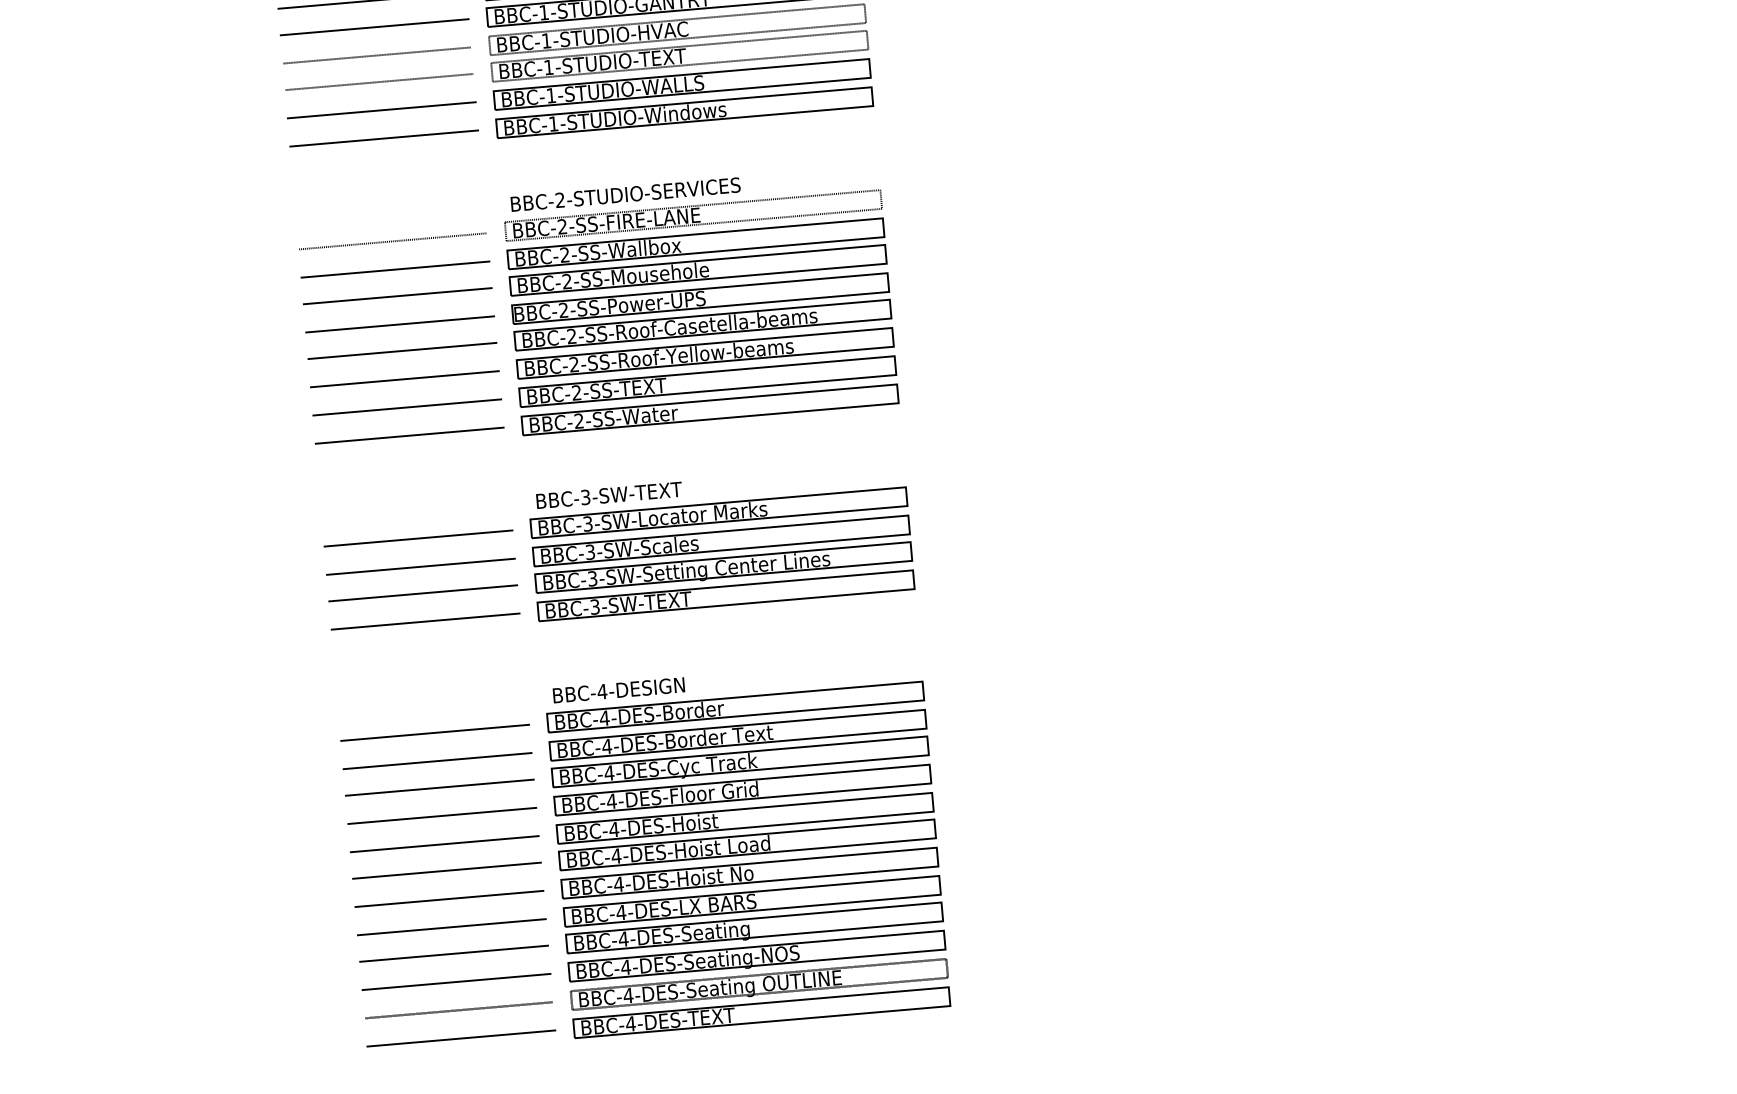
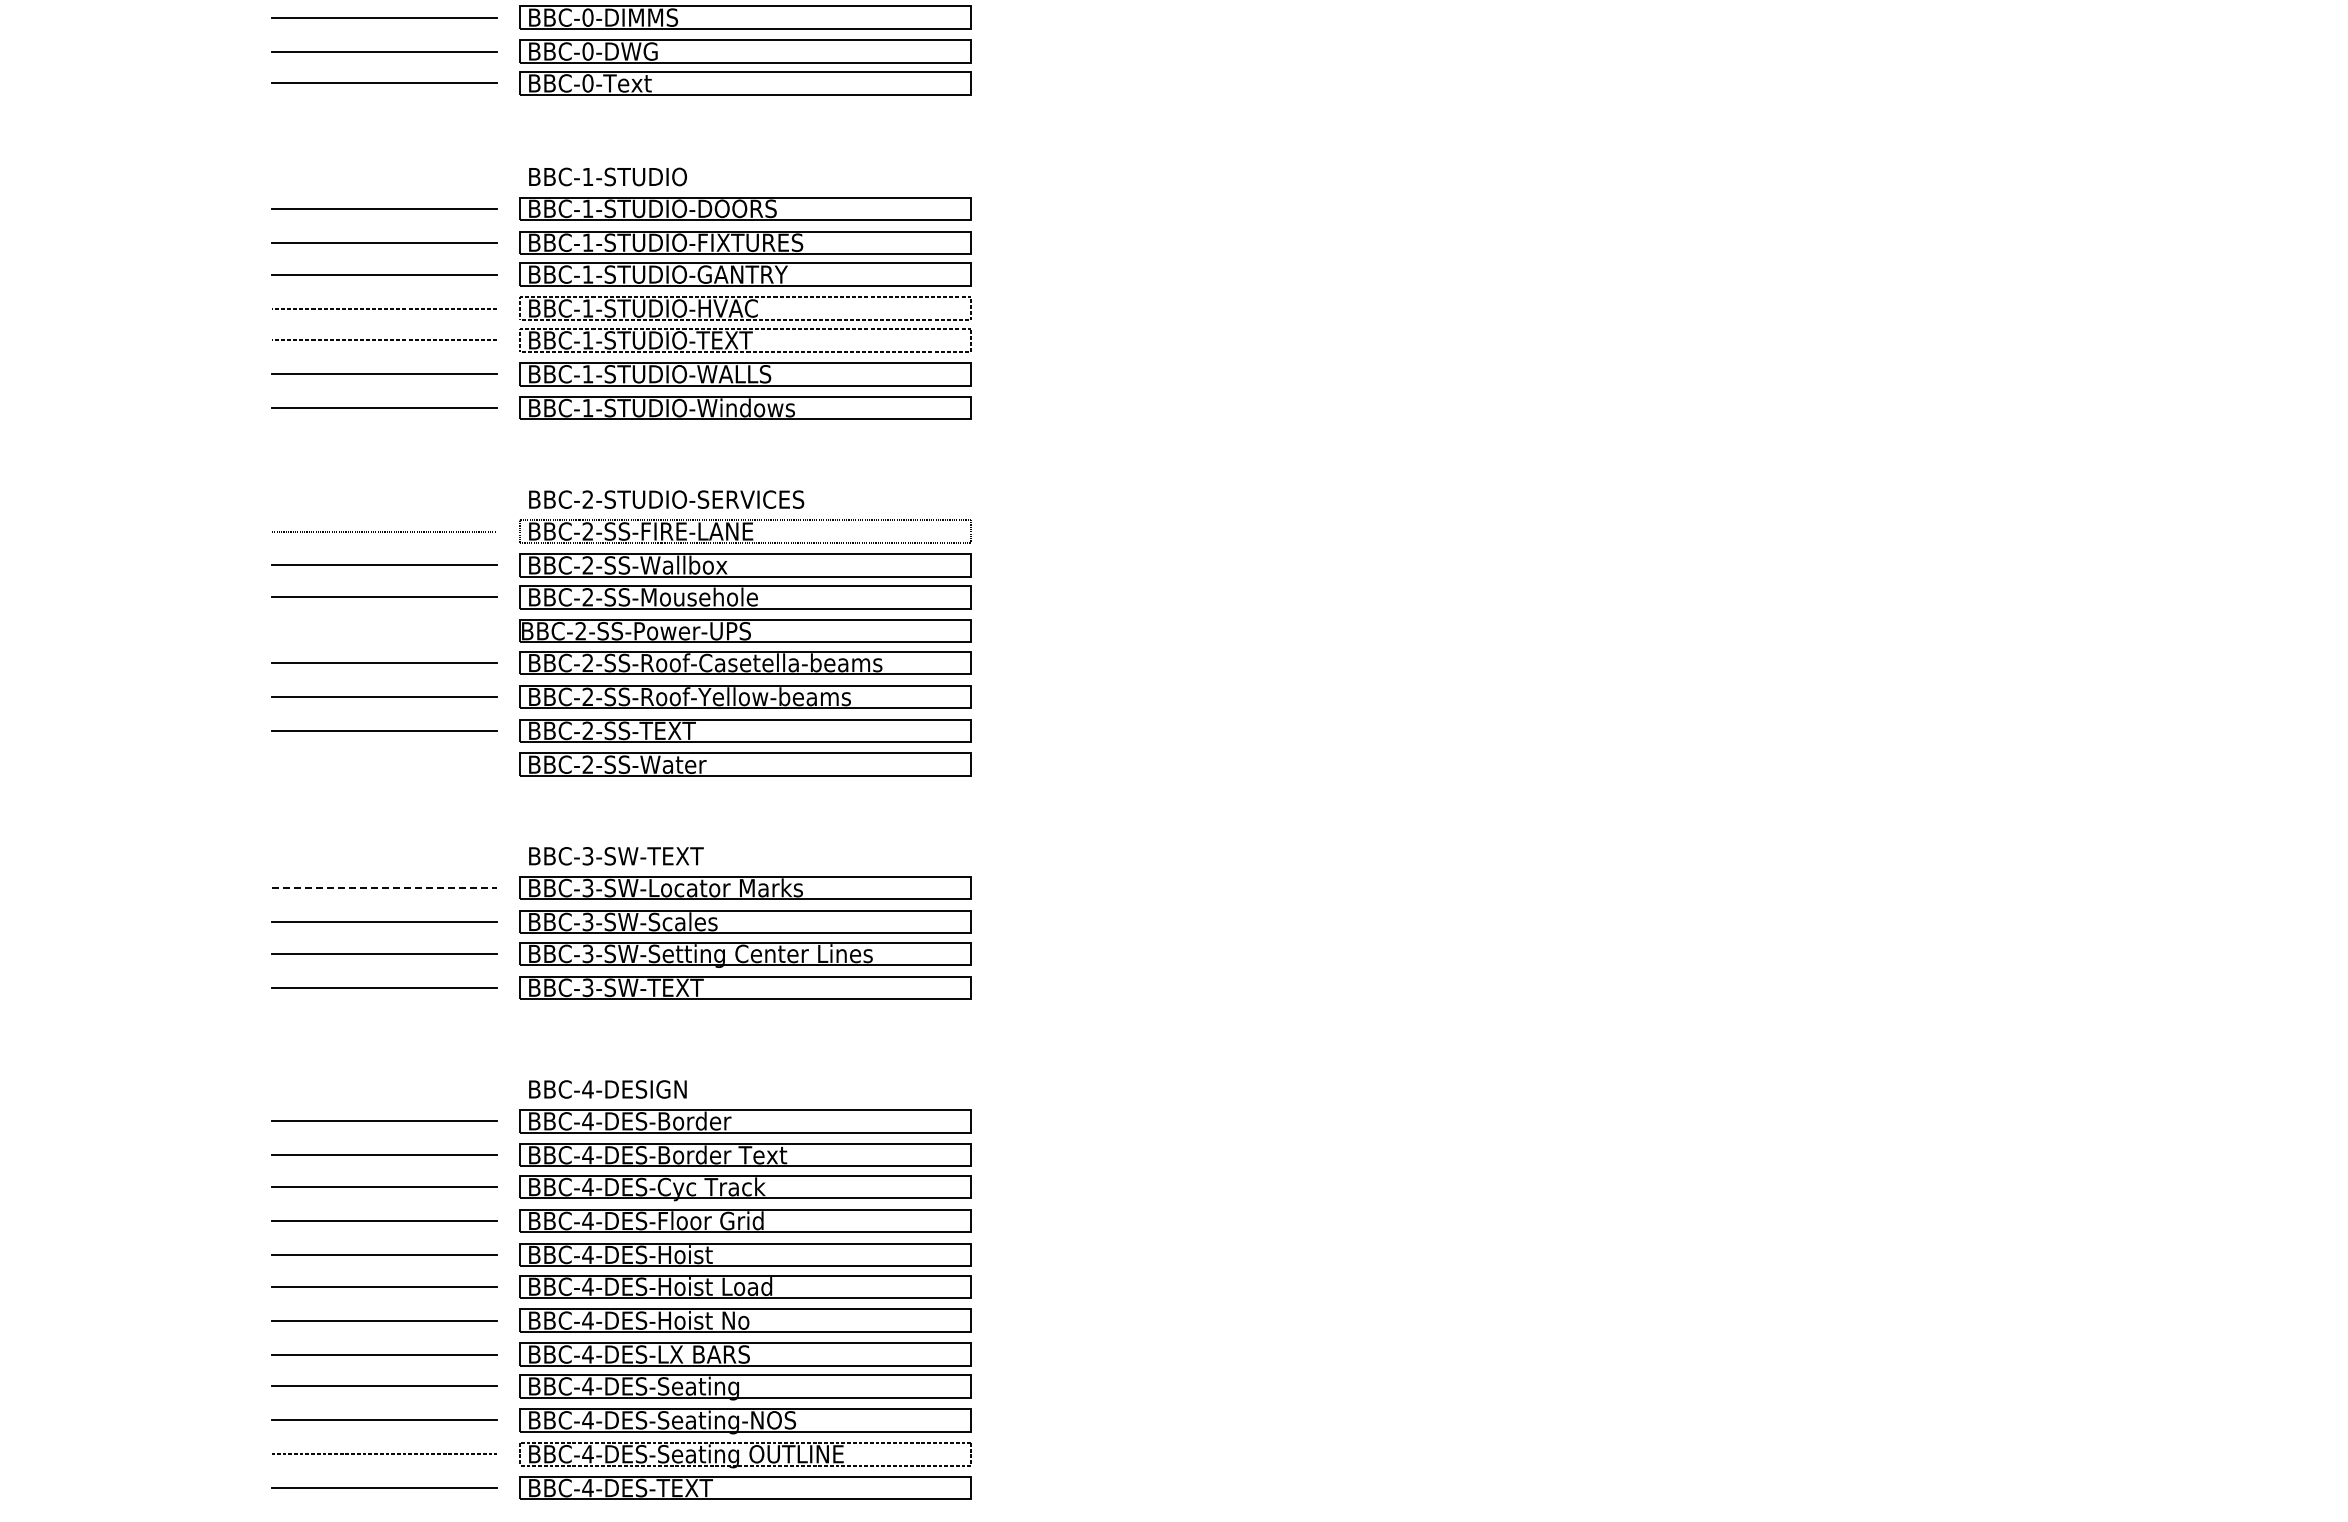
line: (400, 324) -> (384, 631), removed
line: (409, 435) -> (384, 764), removed
line: (418, 538) -> (384, 888), solid -> dashed

